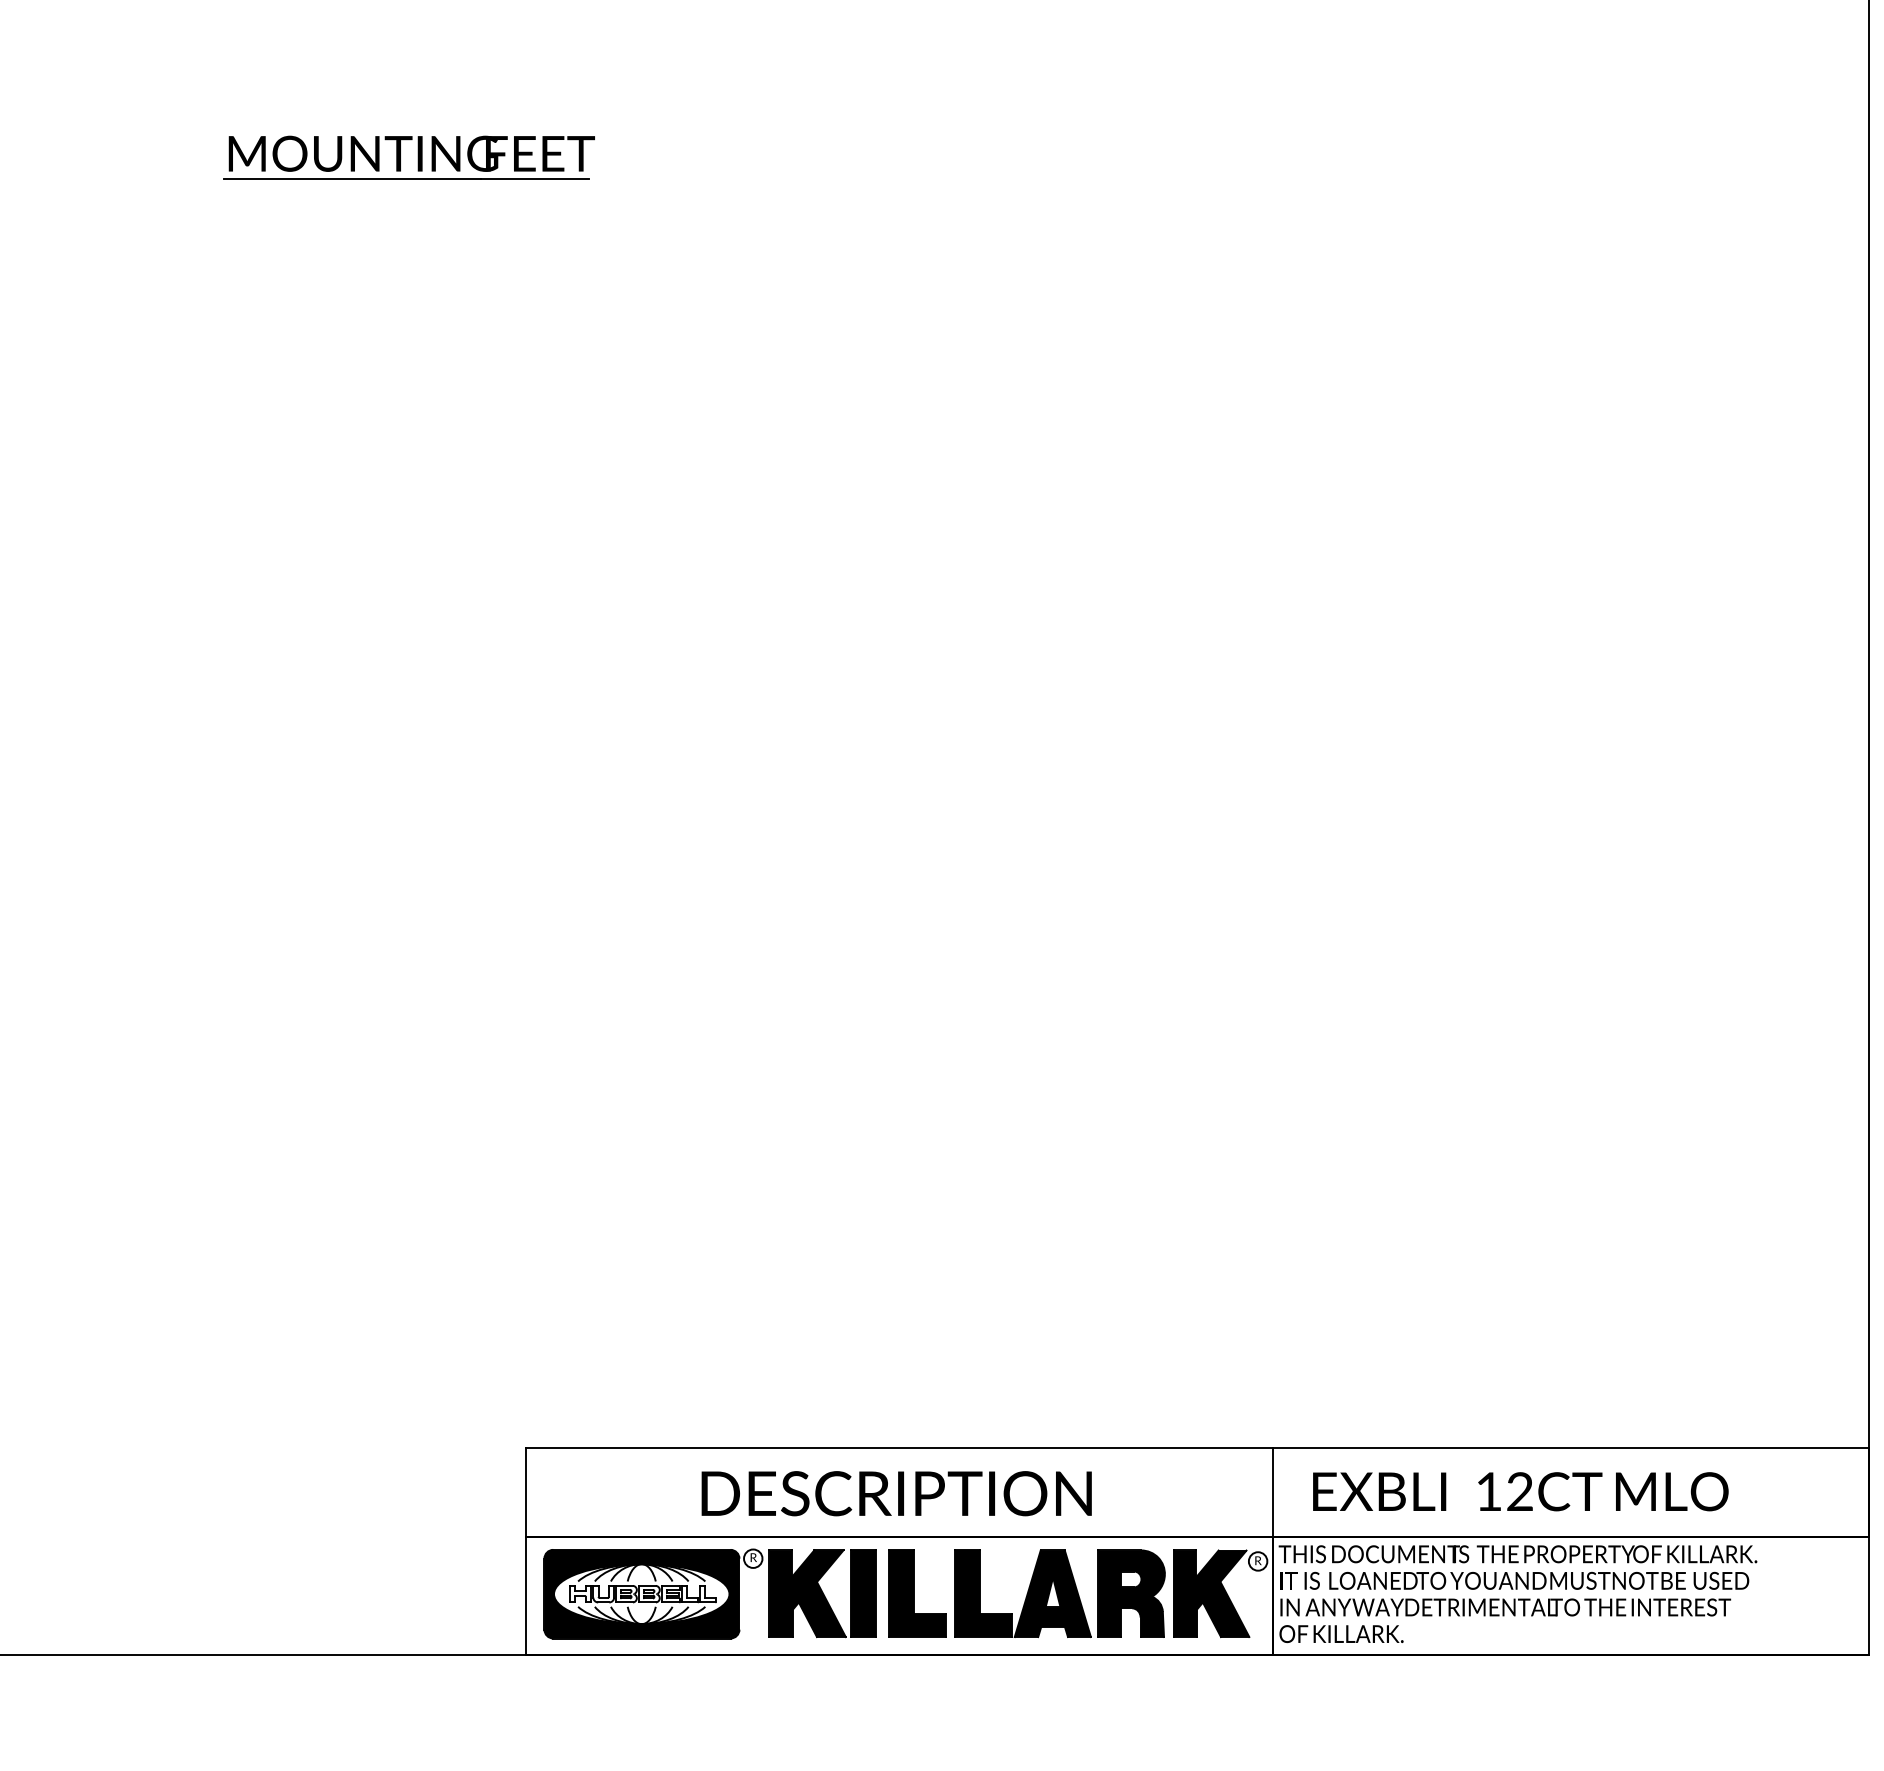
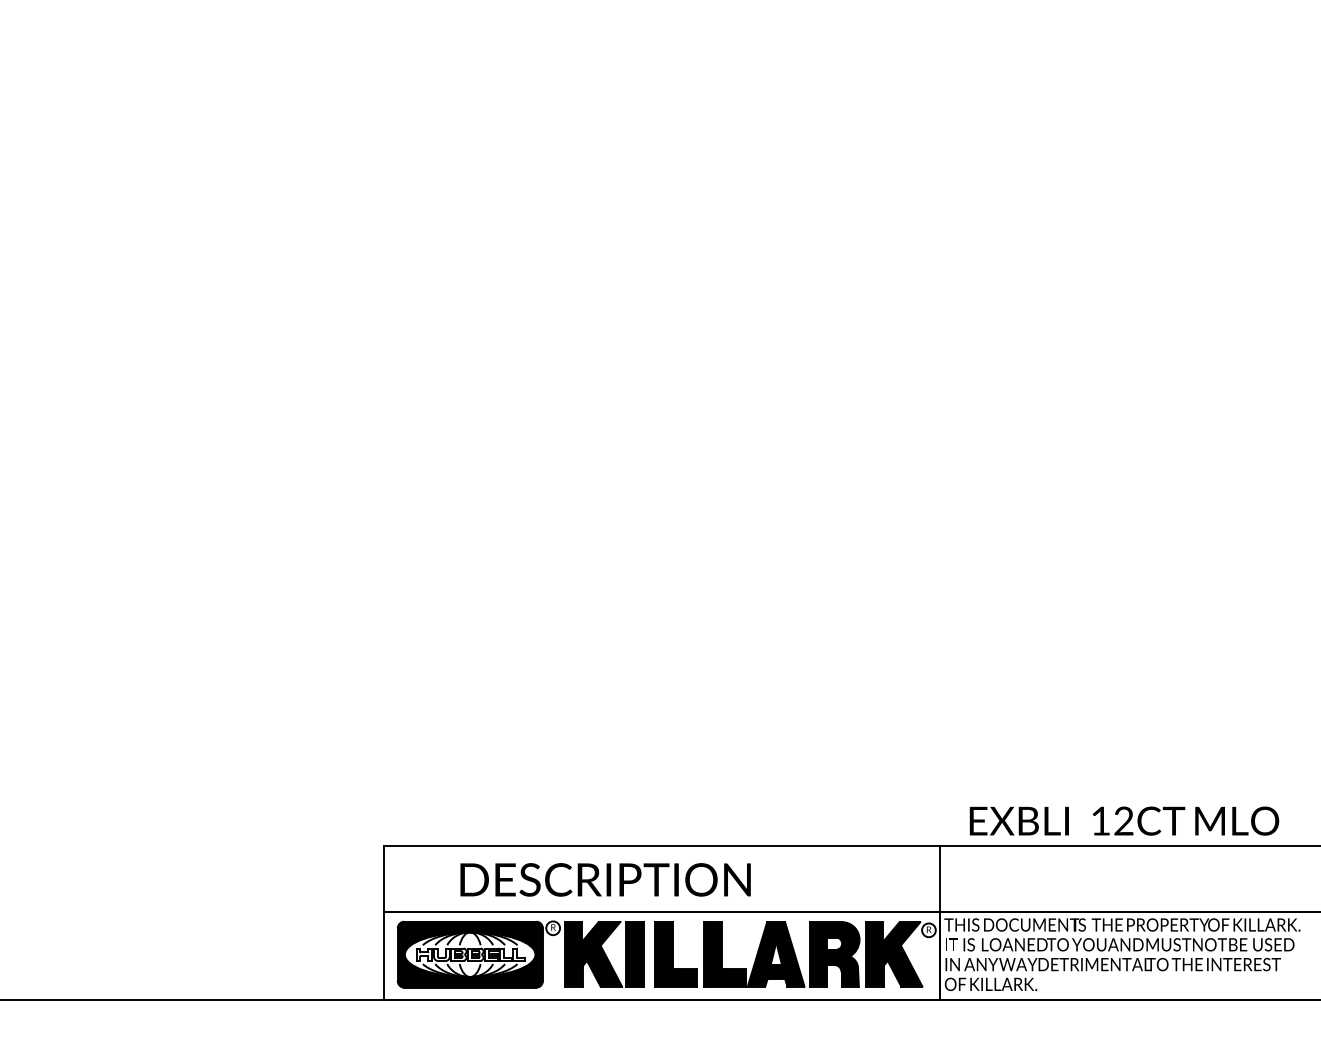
text: (1520, 1491) -> (1124, 820), moved
text: (896, 1493) -> (605, 879), moved

